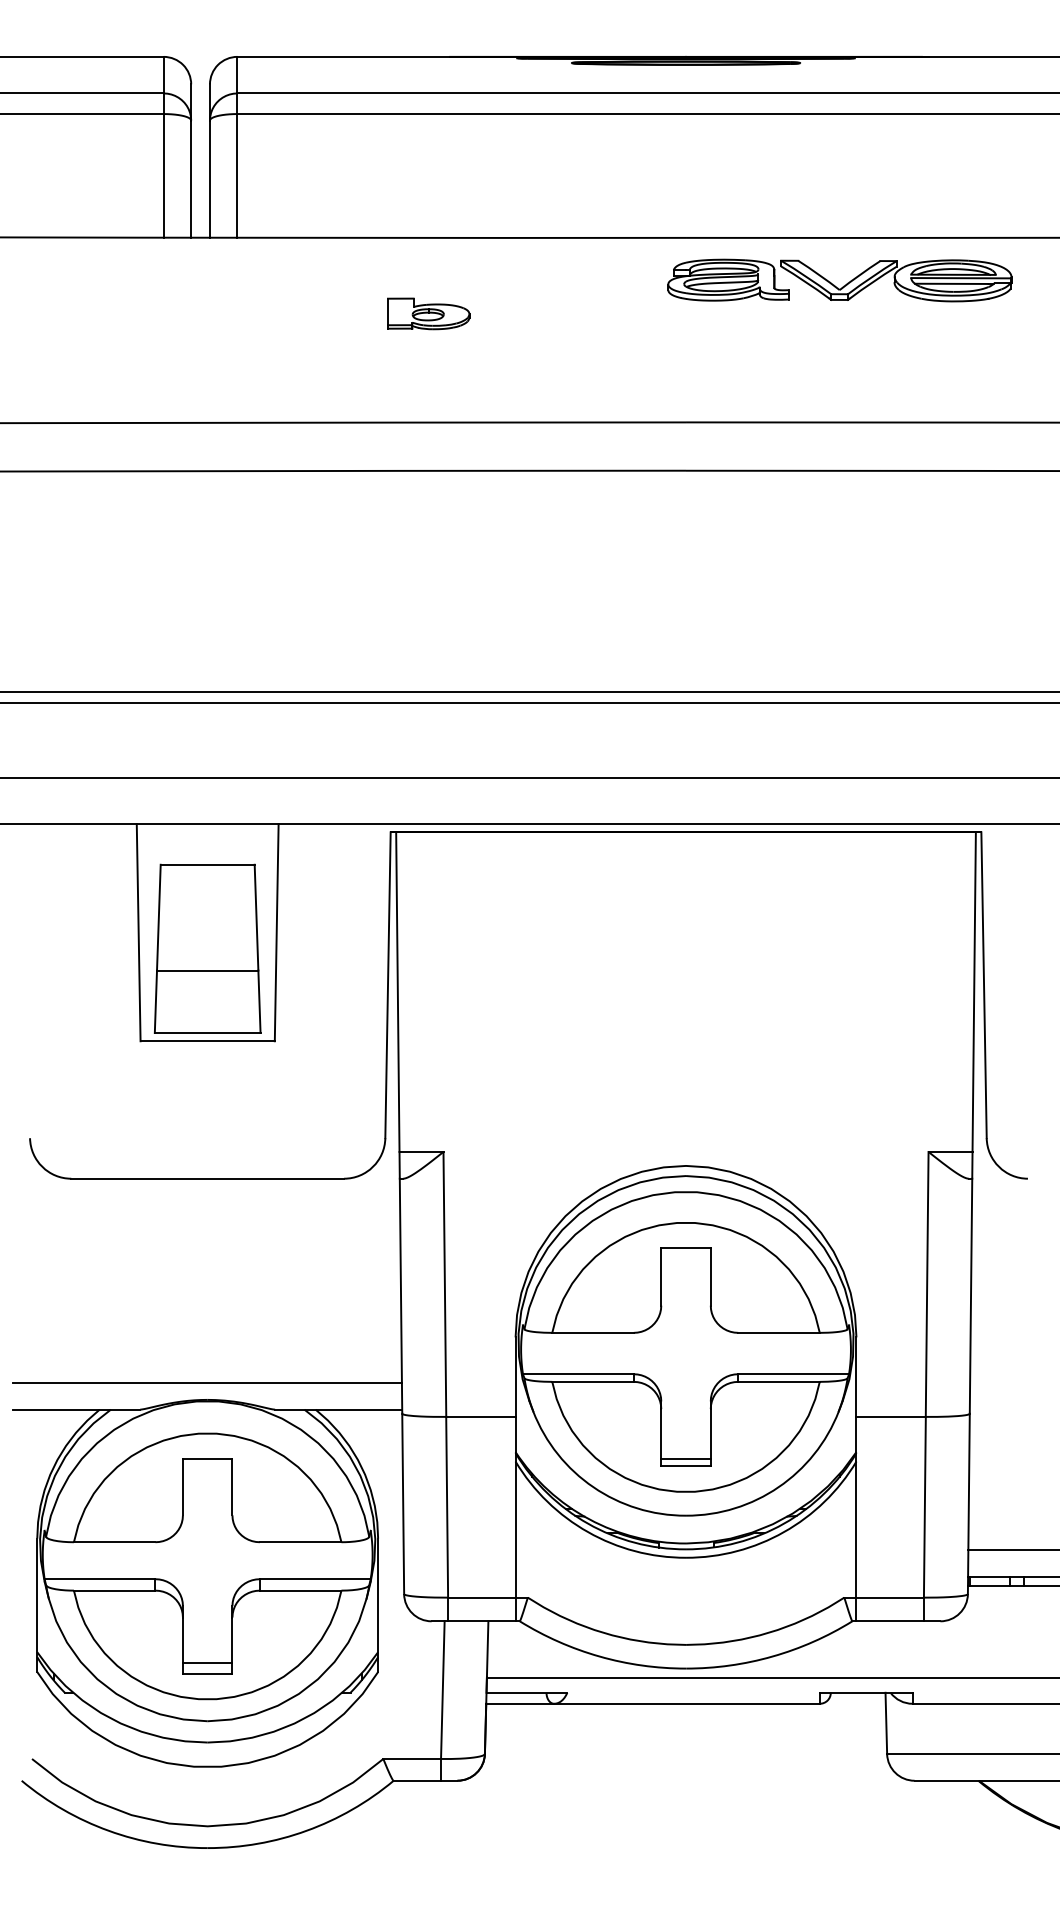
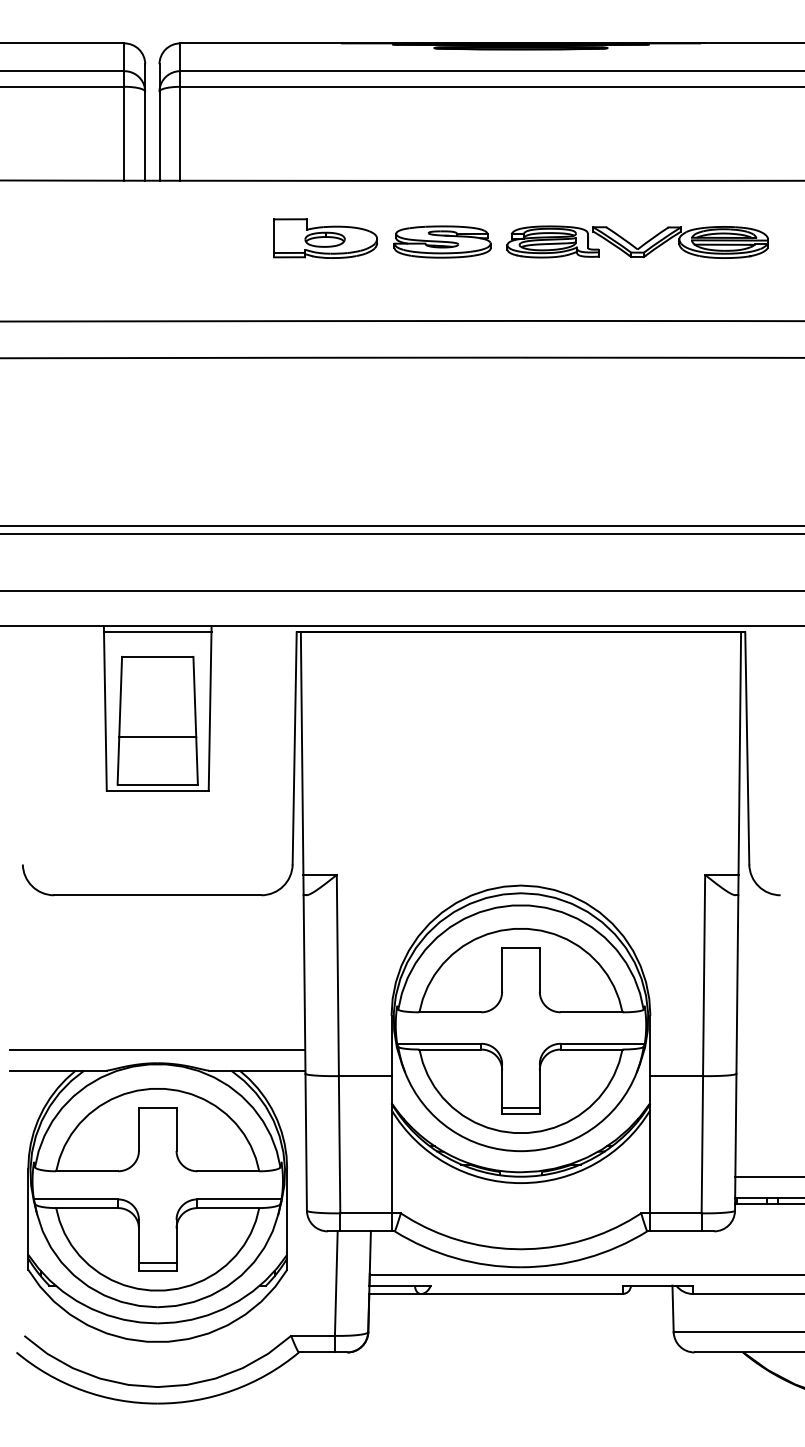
part: (839, 279) -> (637, 241), moved
part: (428, 313) -> (325, 238), size x1.67
part: (582, 317) -> (442, 241), added
line: (207, 832) -> (157, 632), added

